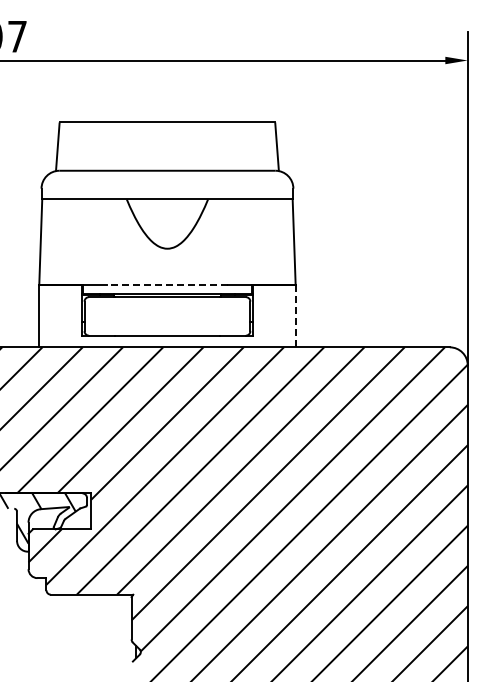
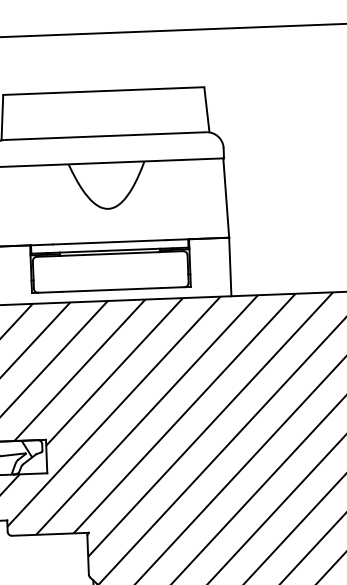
line: (167, 284) -> (109, 242), dashed -> solid
line: (295, 316) -> (230, 267), dashed -> solid

